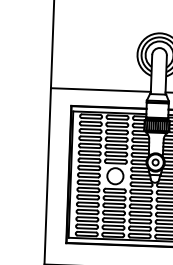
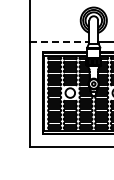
line: (100, 90) -> (59, 42), solid -> dashed

